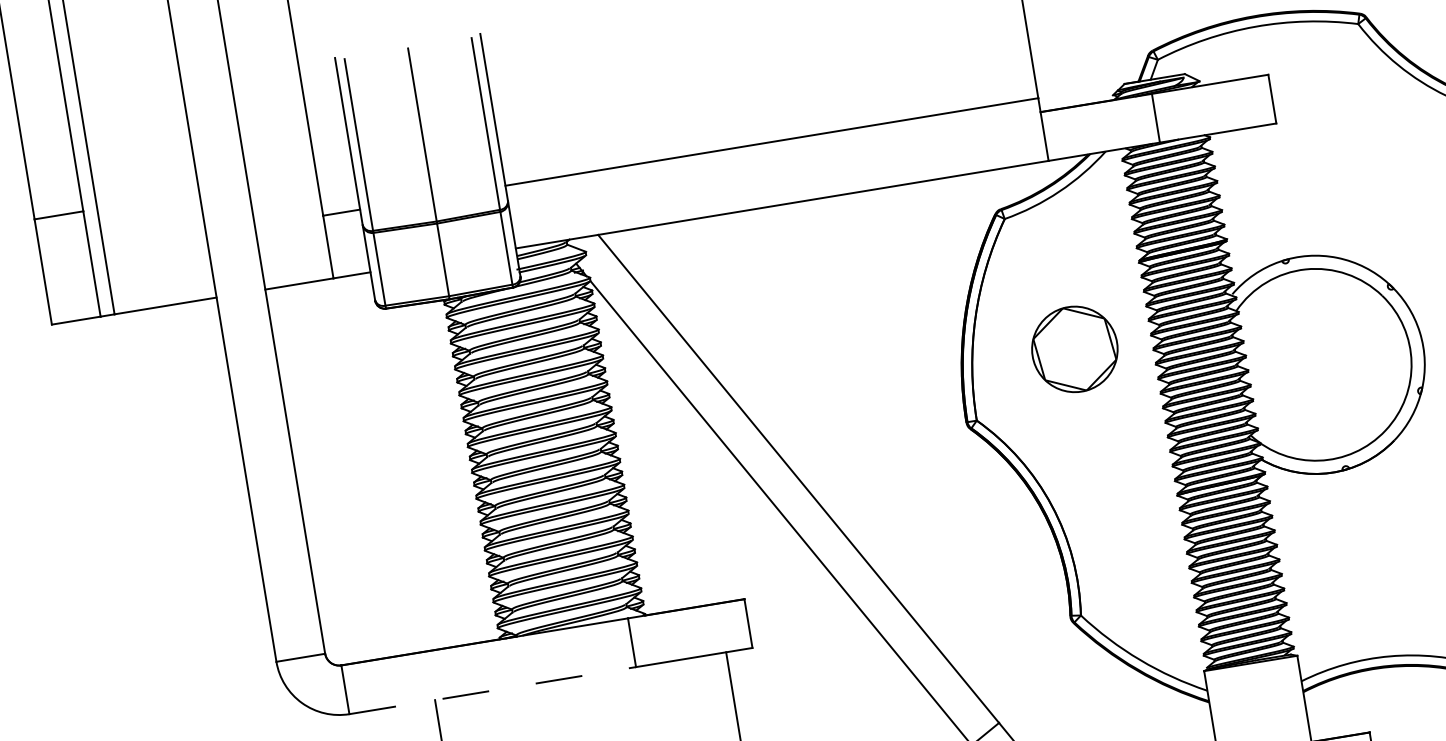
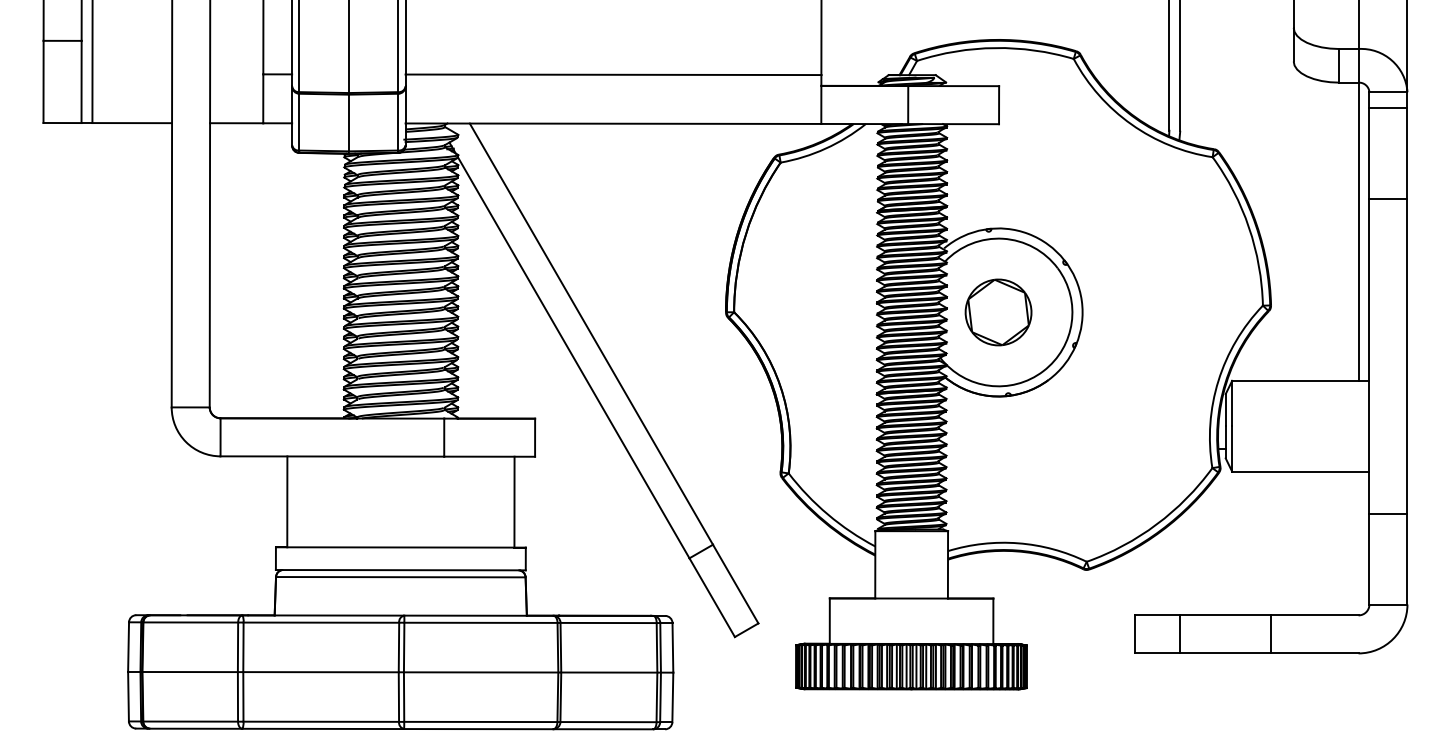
part: (1074, 349) -> (998, 312), moved
line: (492, 690) -> (332, 456), dashed -> solid

